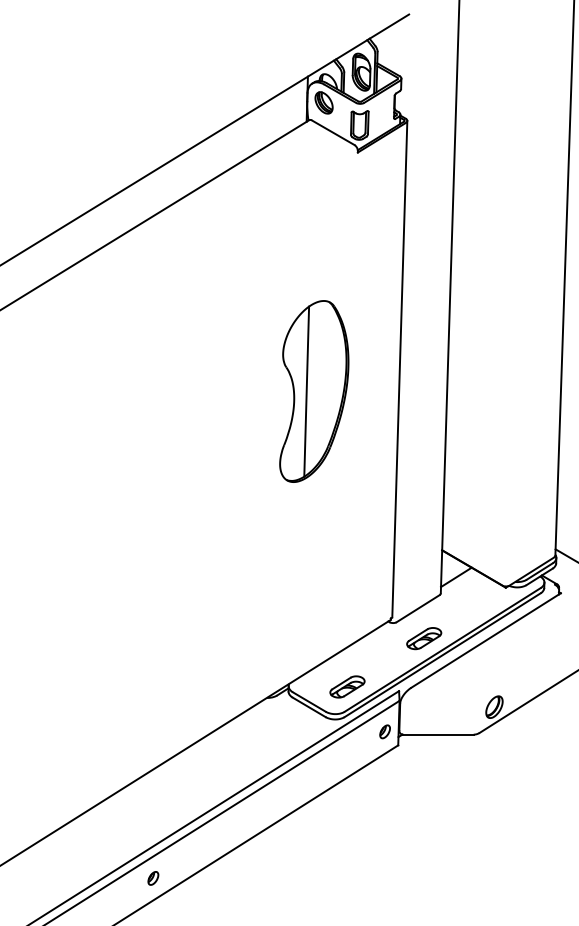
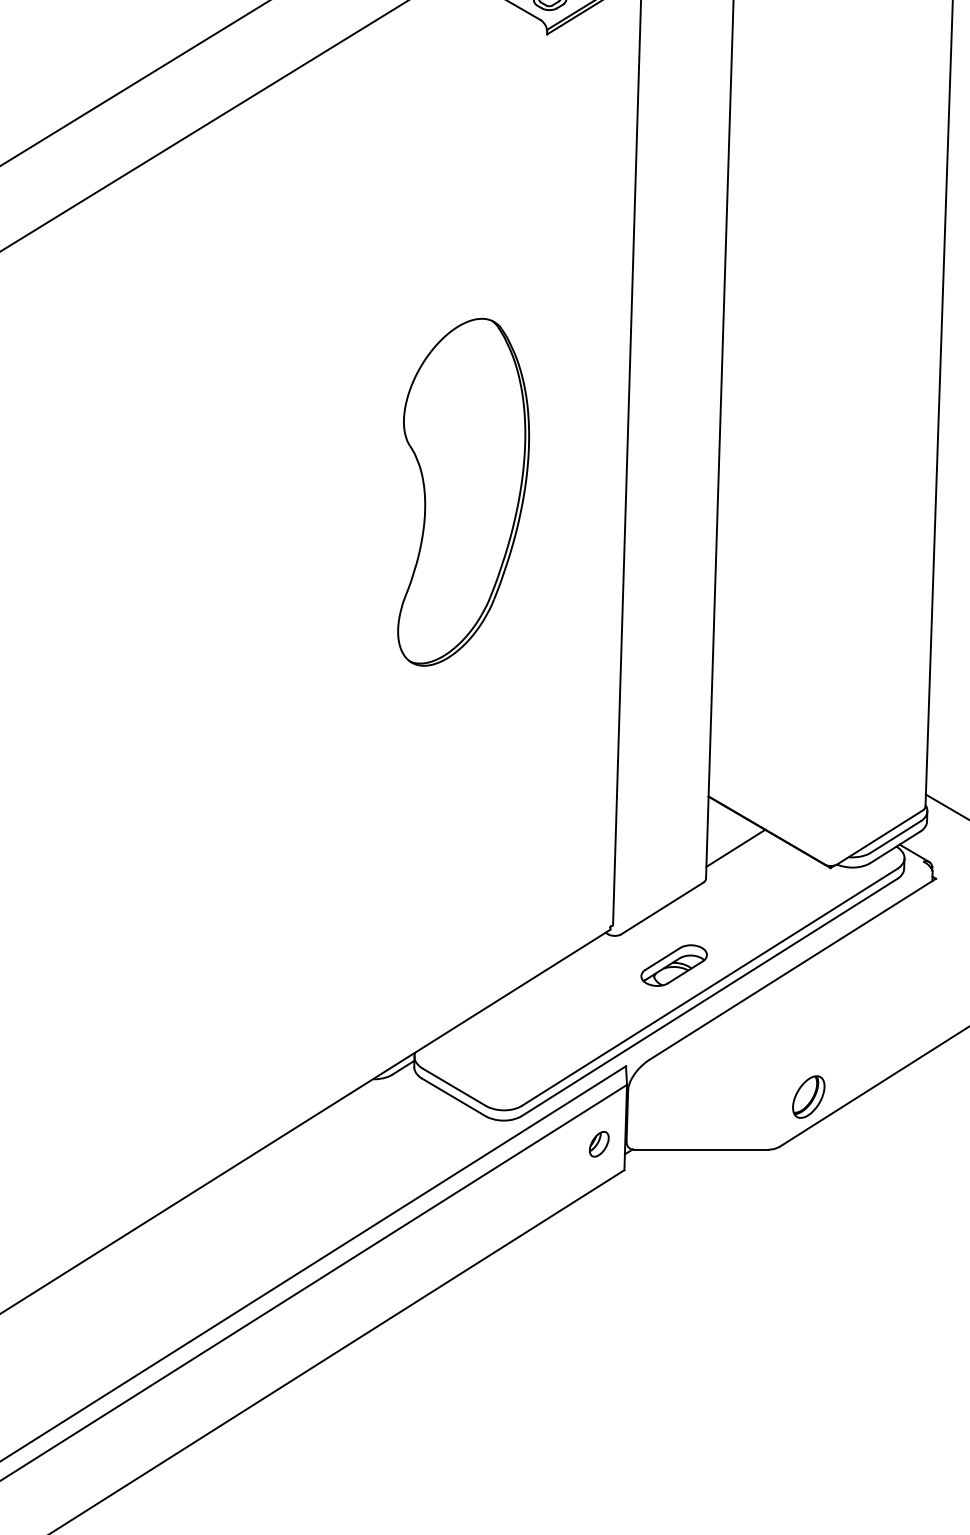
line: (306, 391) -> (448, 492), removed
part: (347, 686) -> (527, 1057), removed
part: (153, 878) -> (155, 1425), removed

